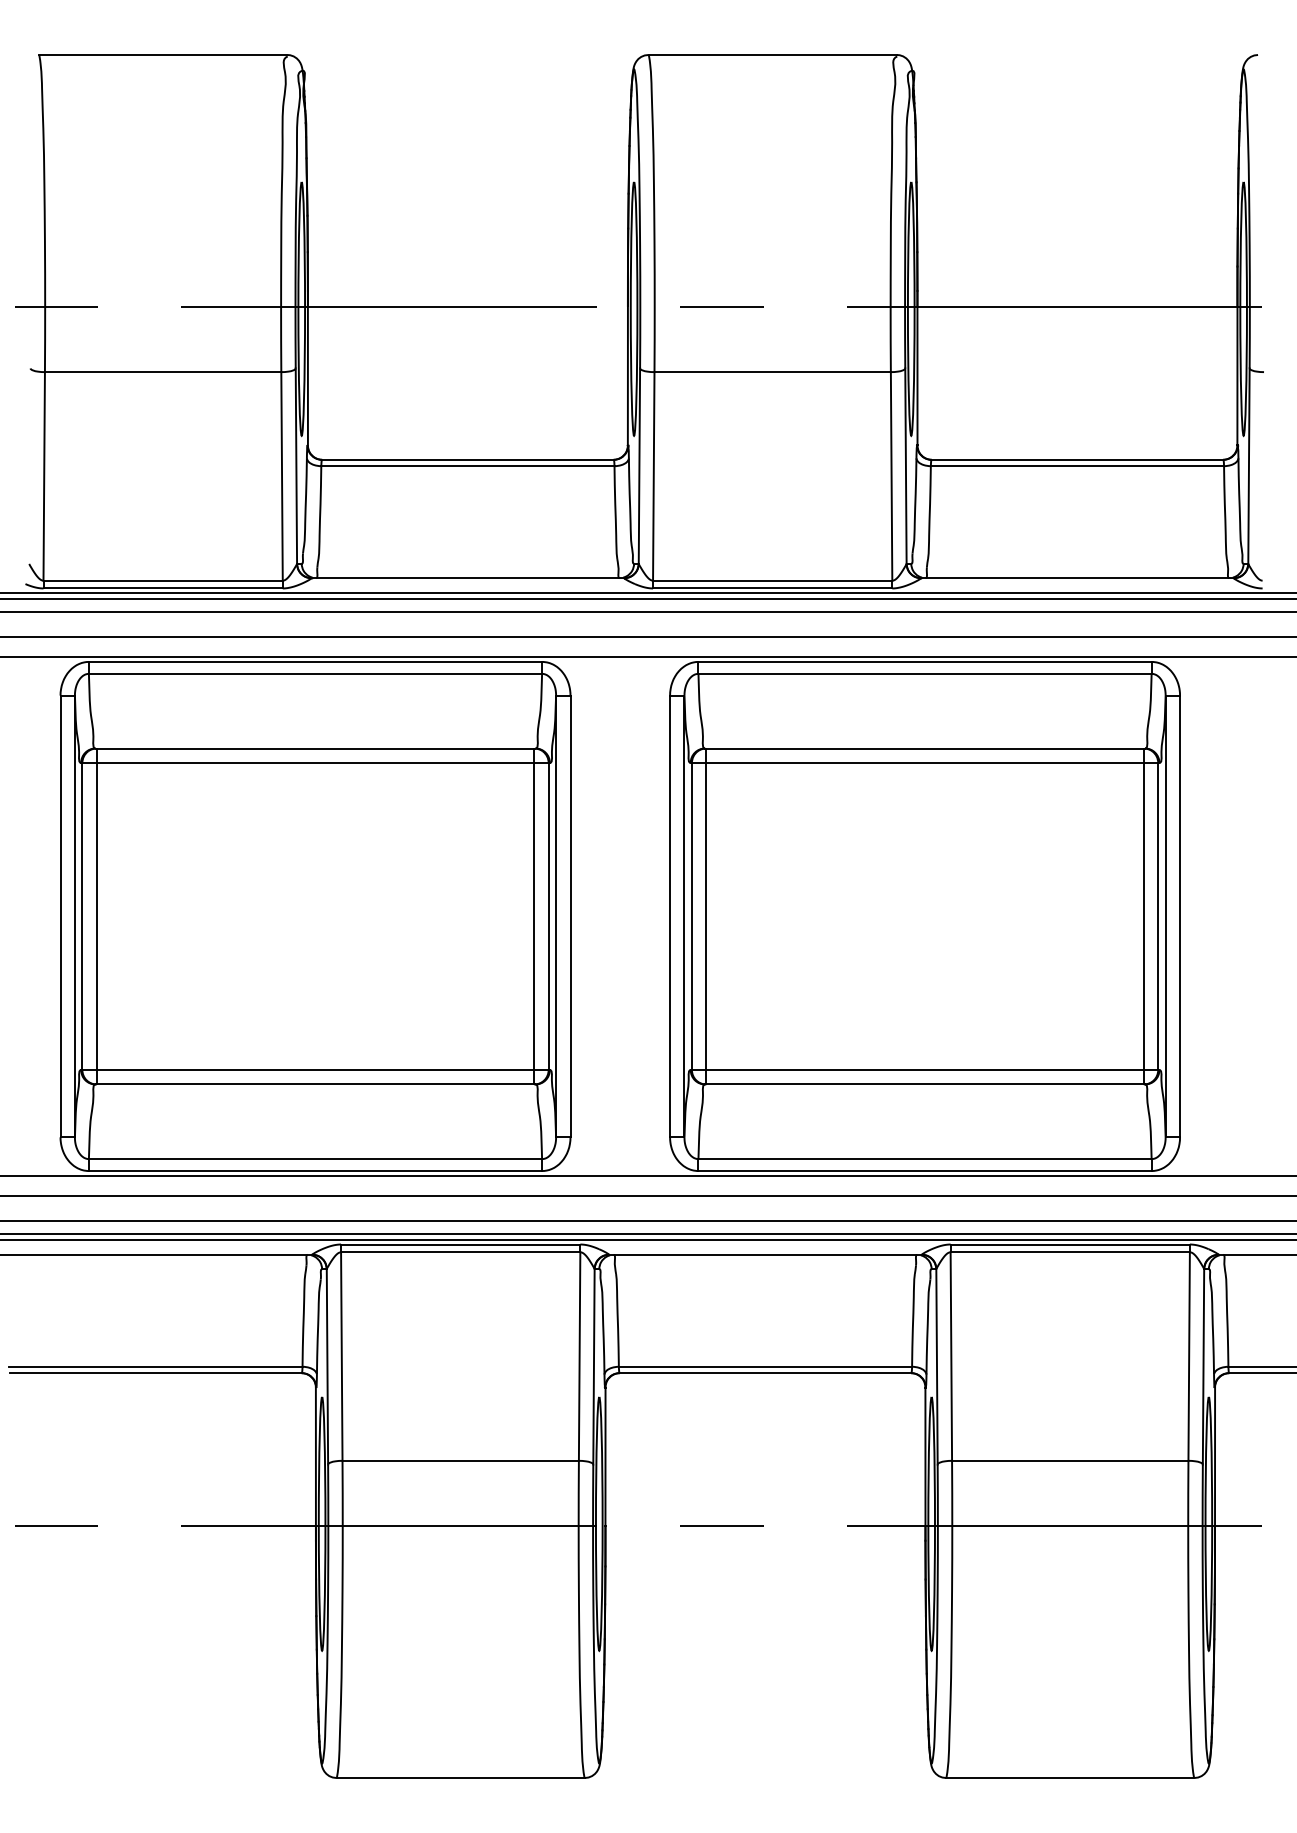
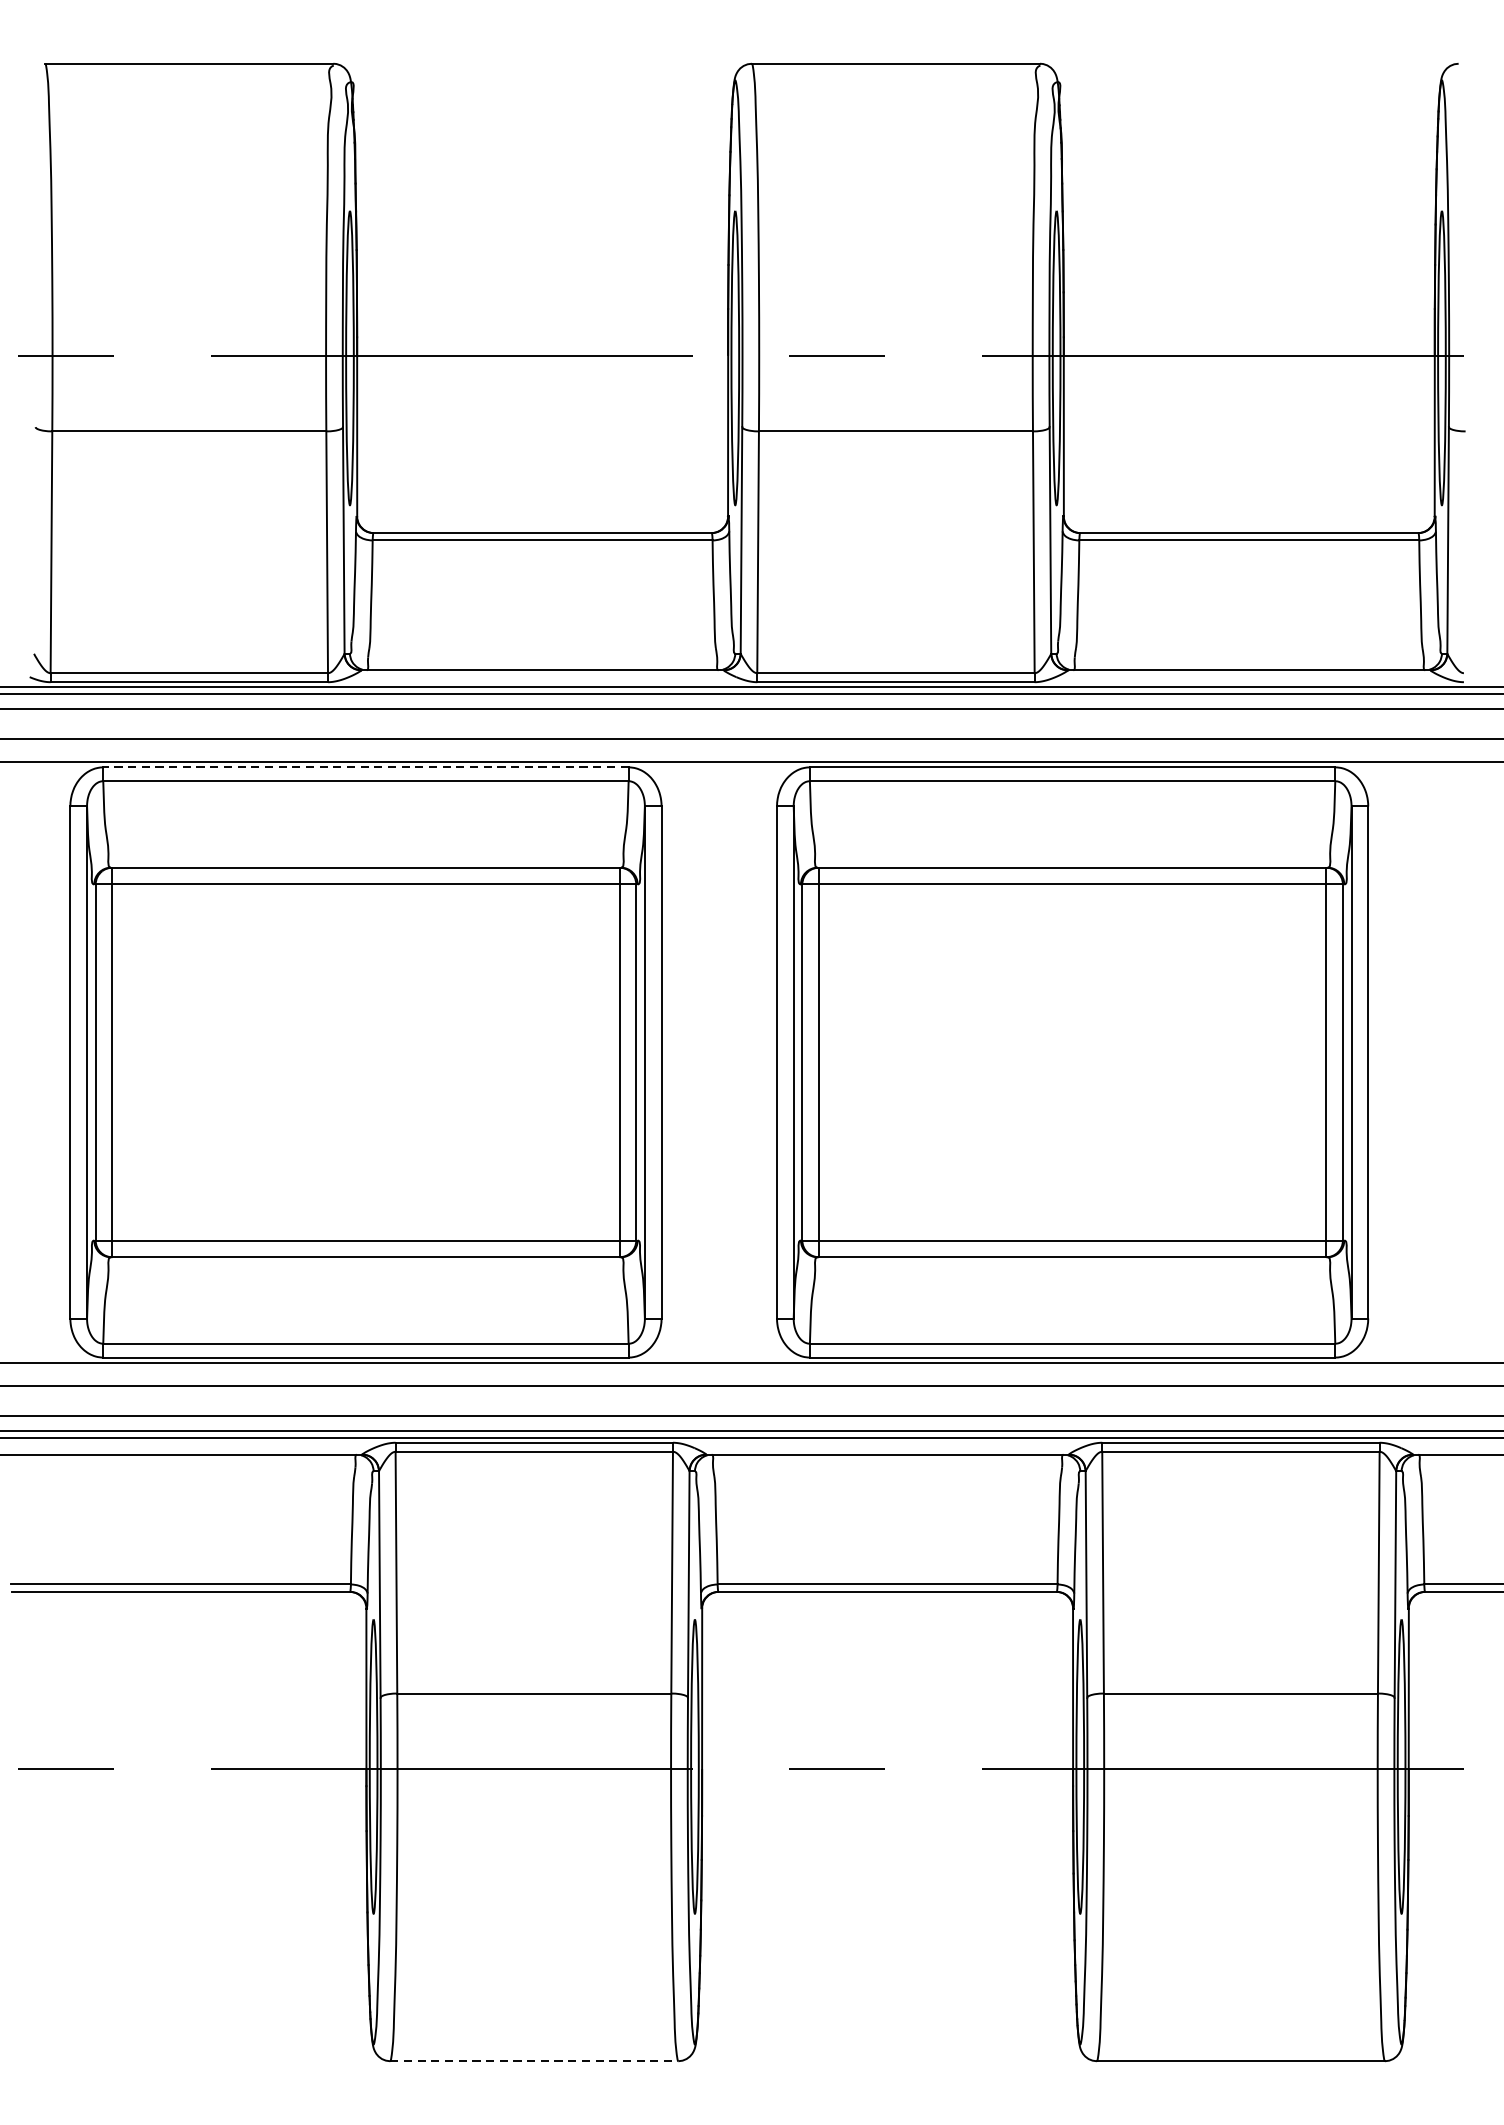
line: (315, 661) -> (365, 766), solid -> dashed
line: (461, 1778) -> (535, 2061), solid -> dashed

